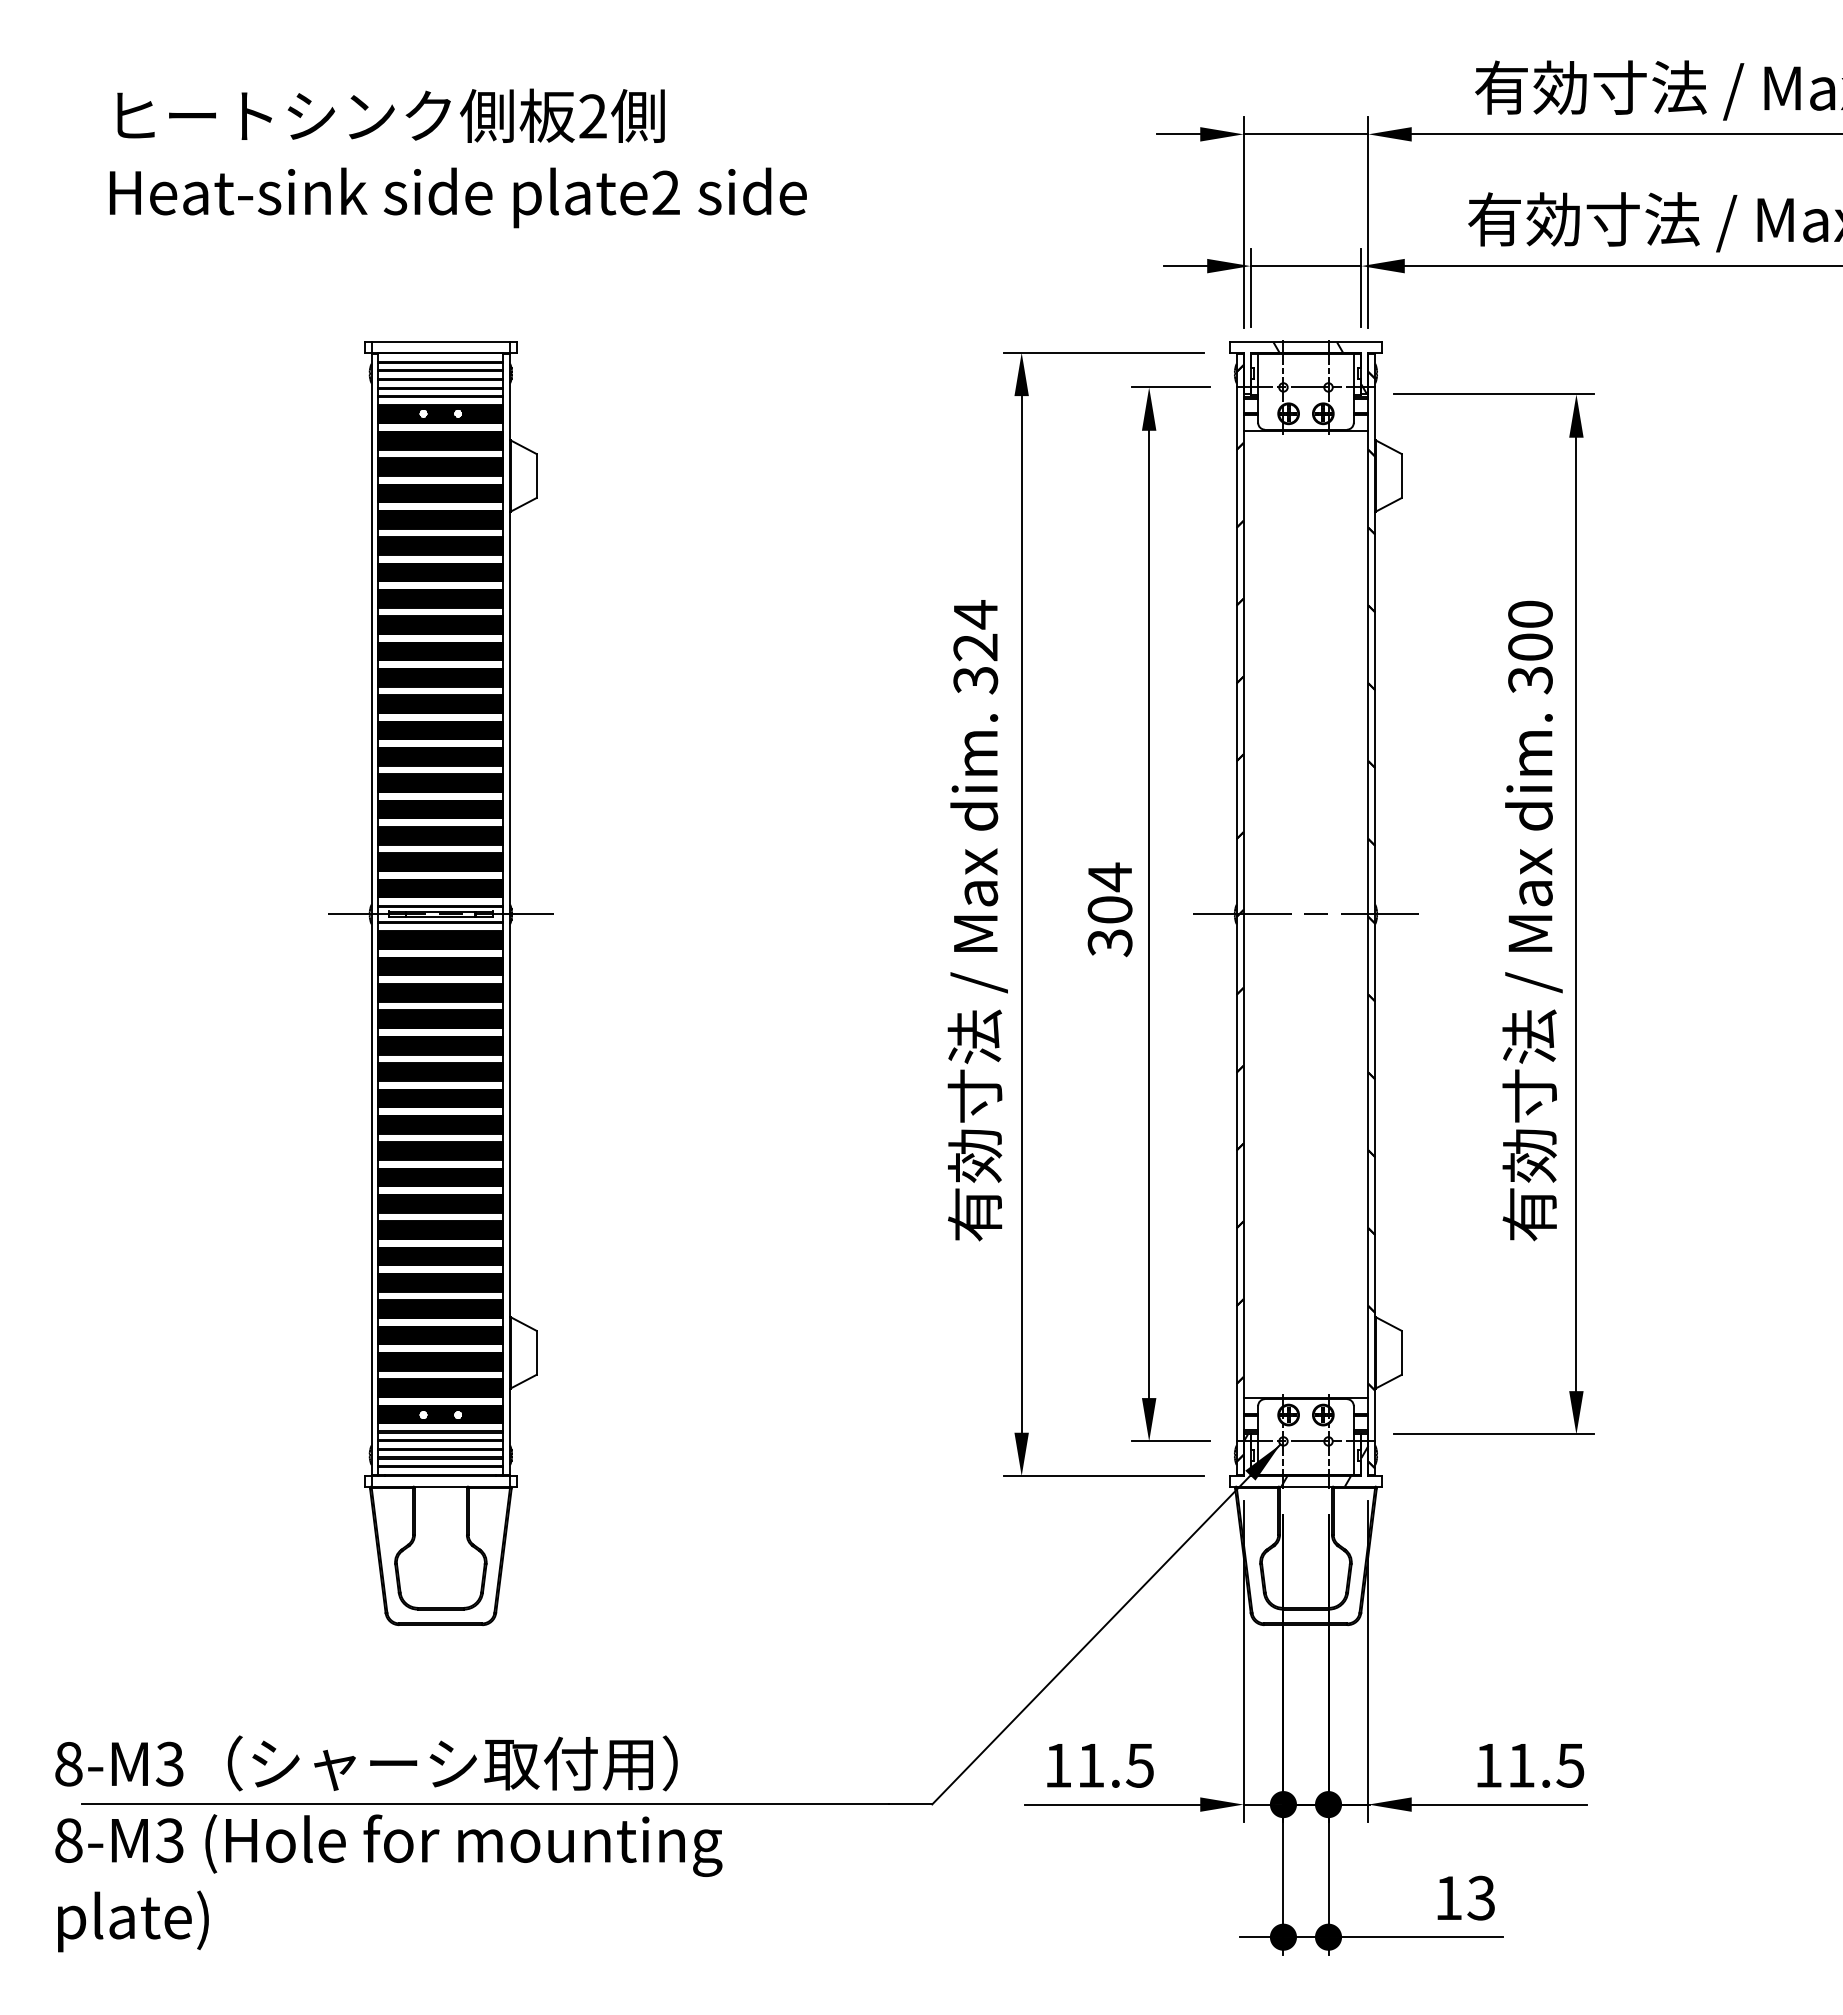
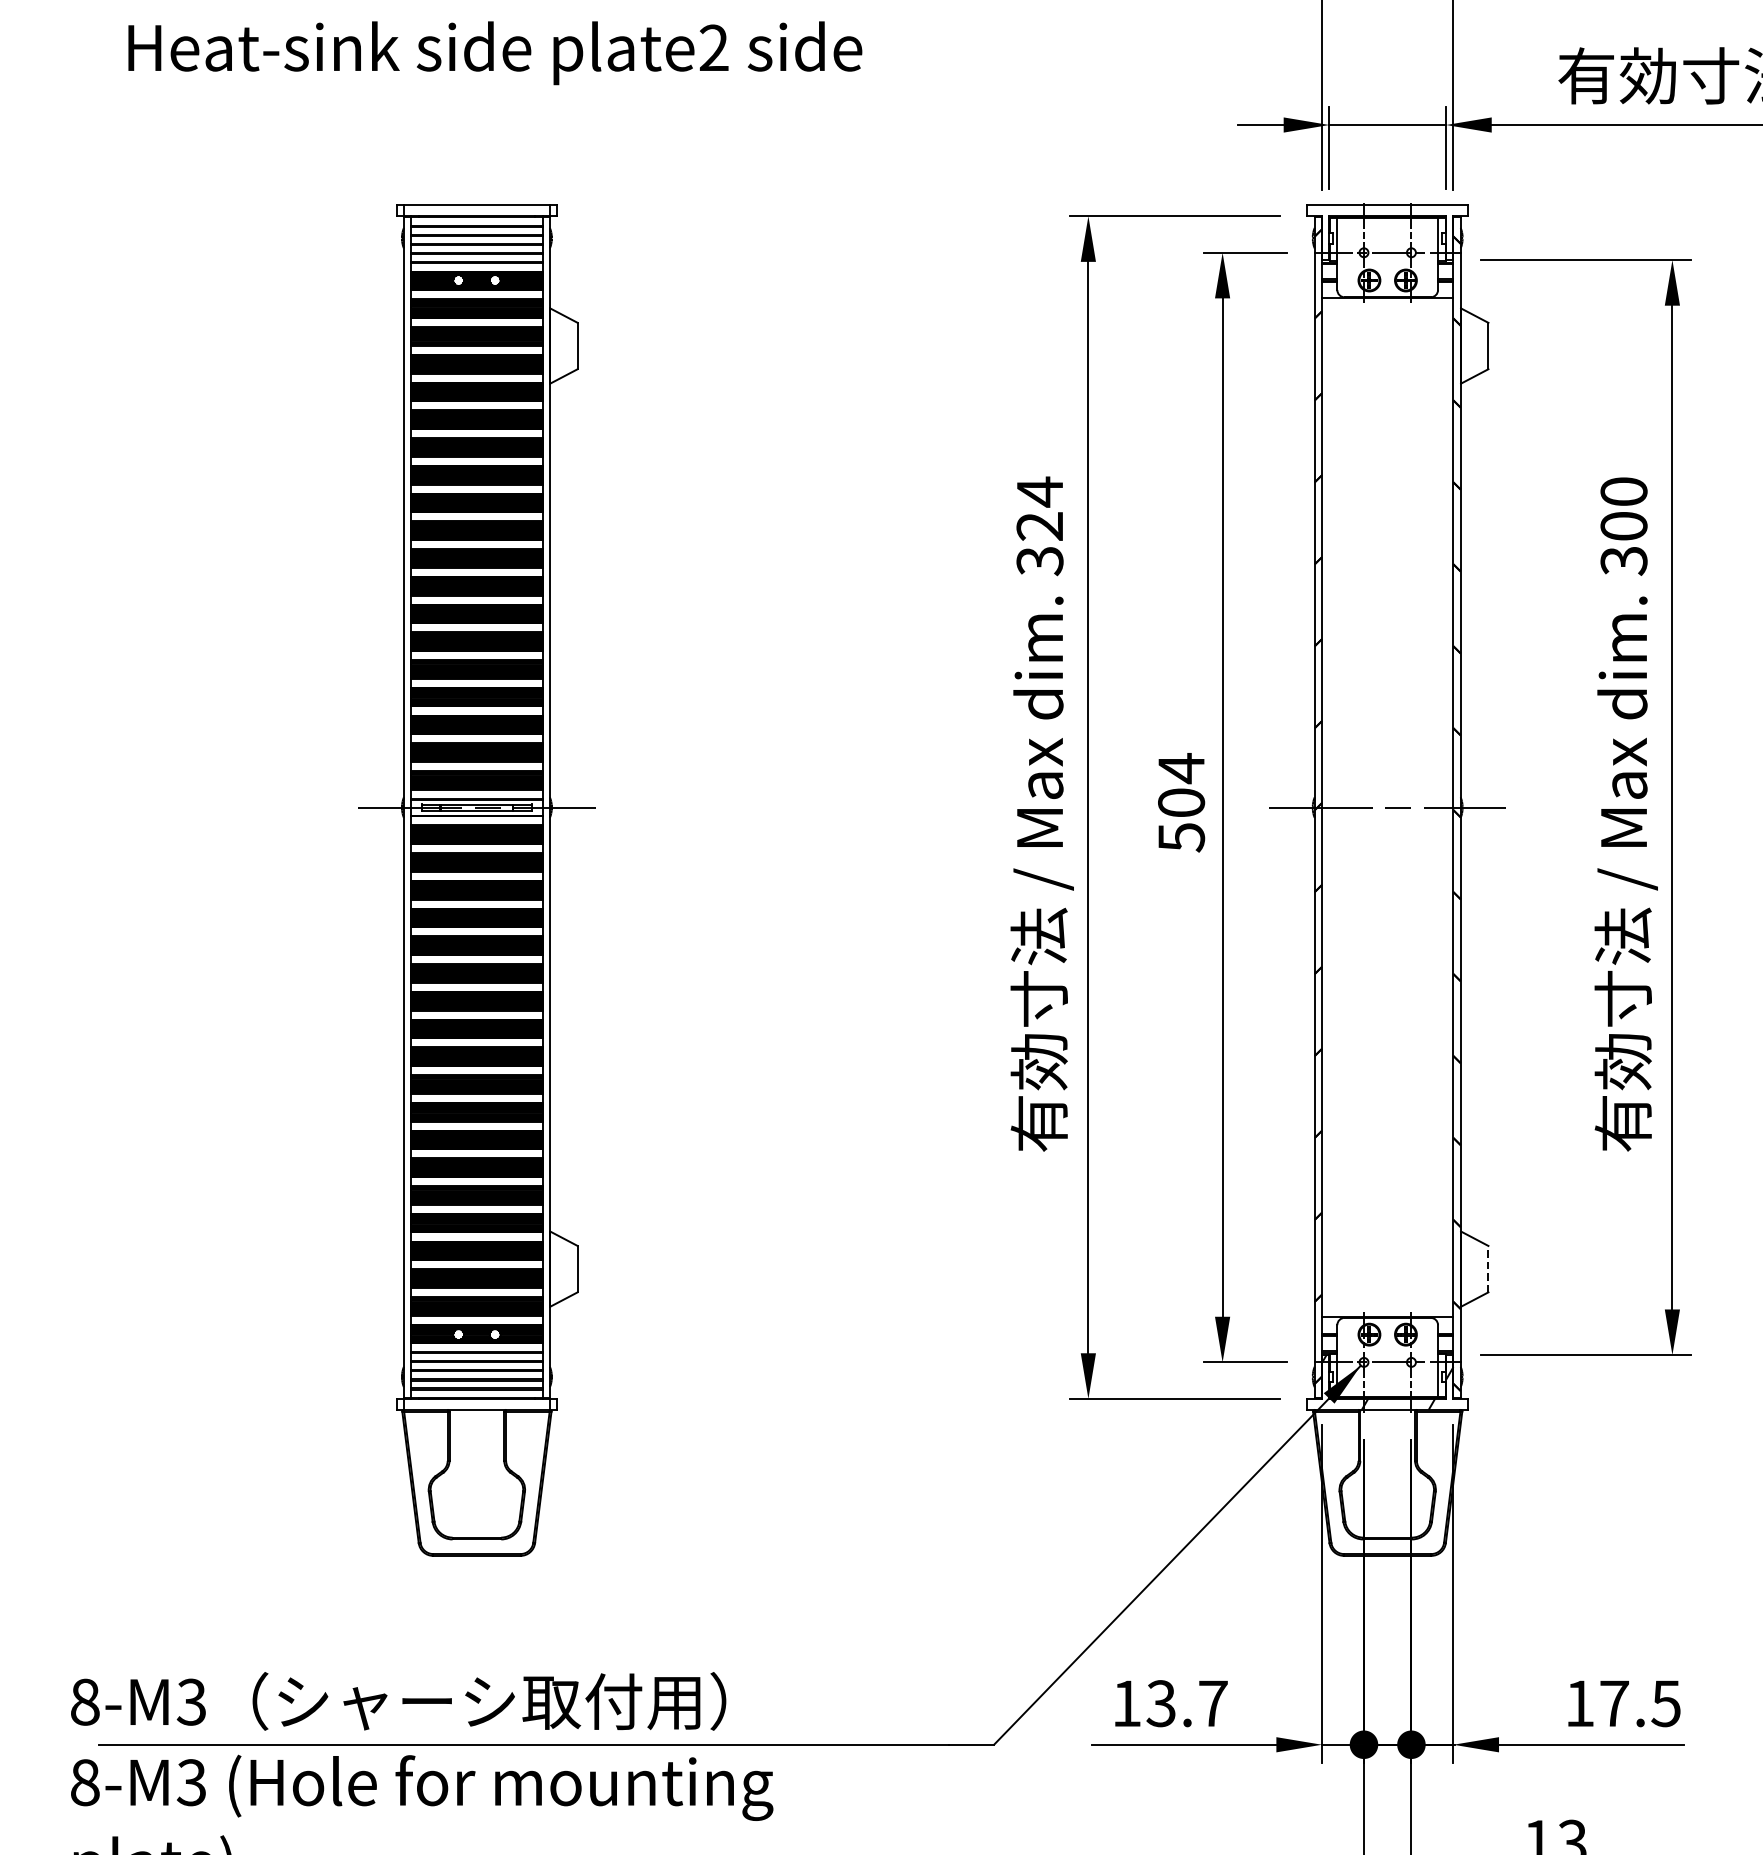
hatch: (1320, 368) -> (1402, 232), removed
text: (1109, 942) -> (1180, 837), 304 -> 504
line: (1401, 1352) -> (1488, 1268), solid -> dashed
text: (1115, 1765) -> (1187, 1703), 11.5 -> 13.7
text: (1521, 1765) -> (1614, 1703), 11.5 -> 17.5

